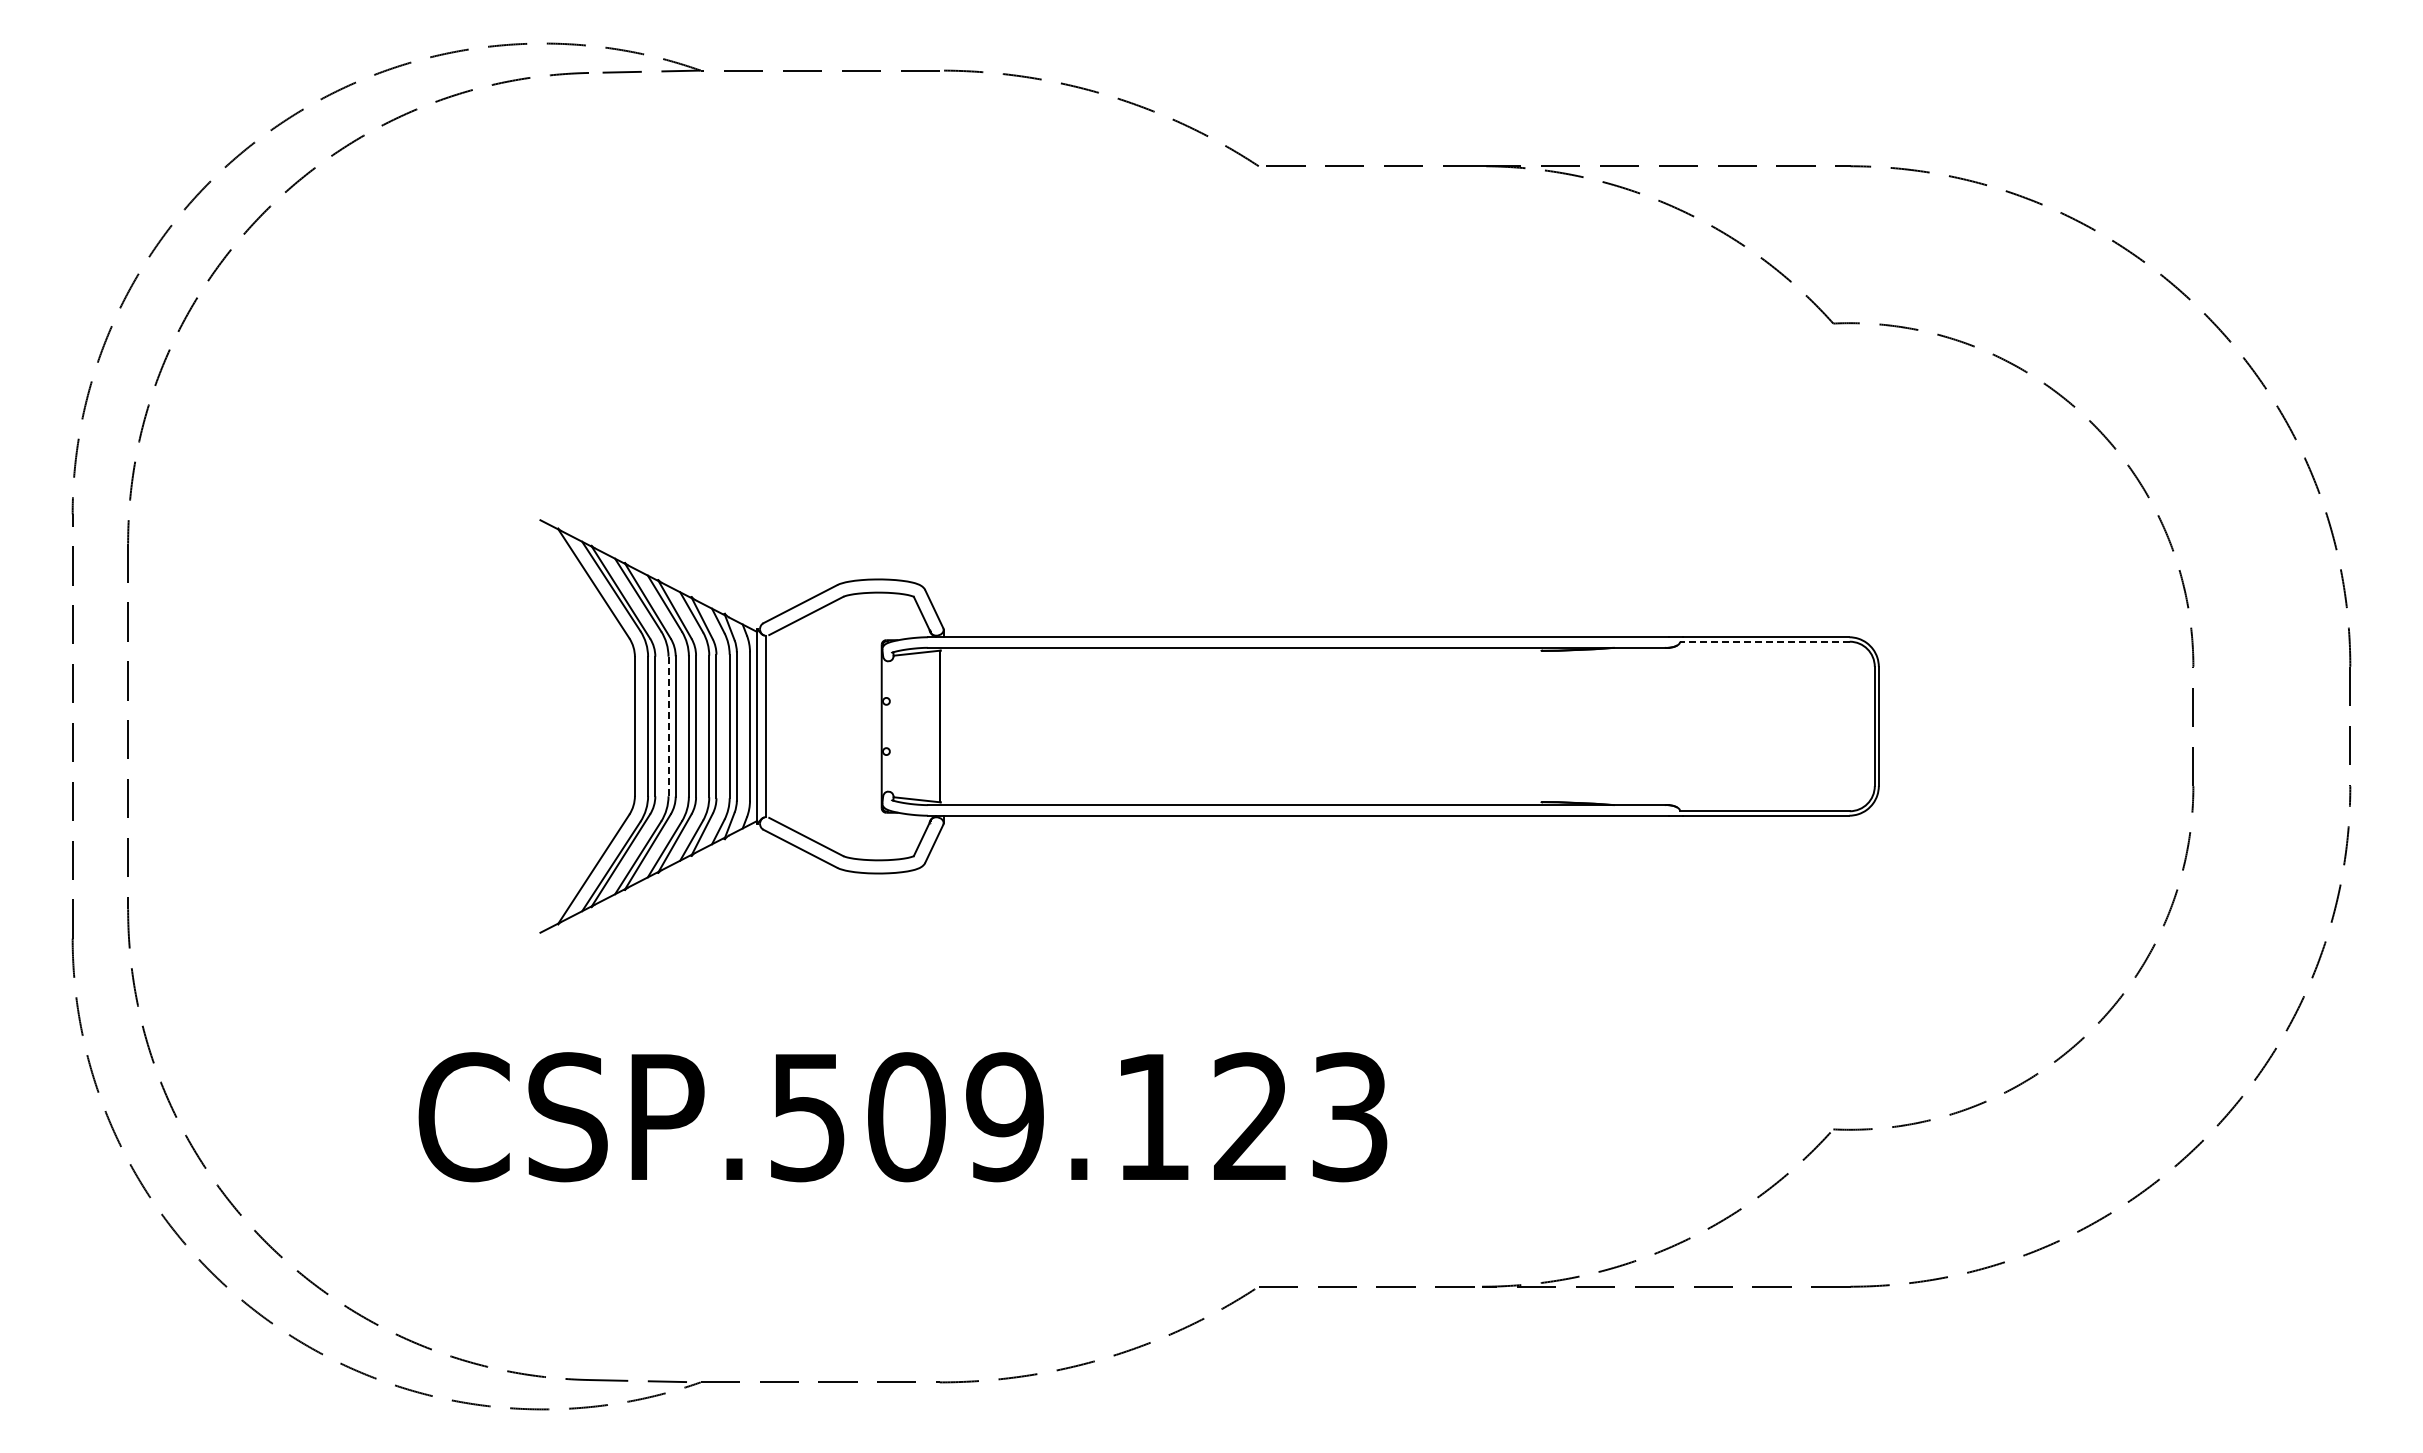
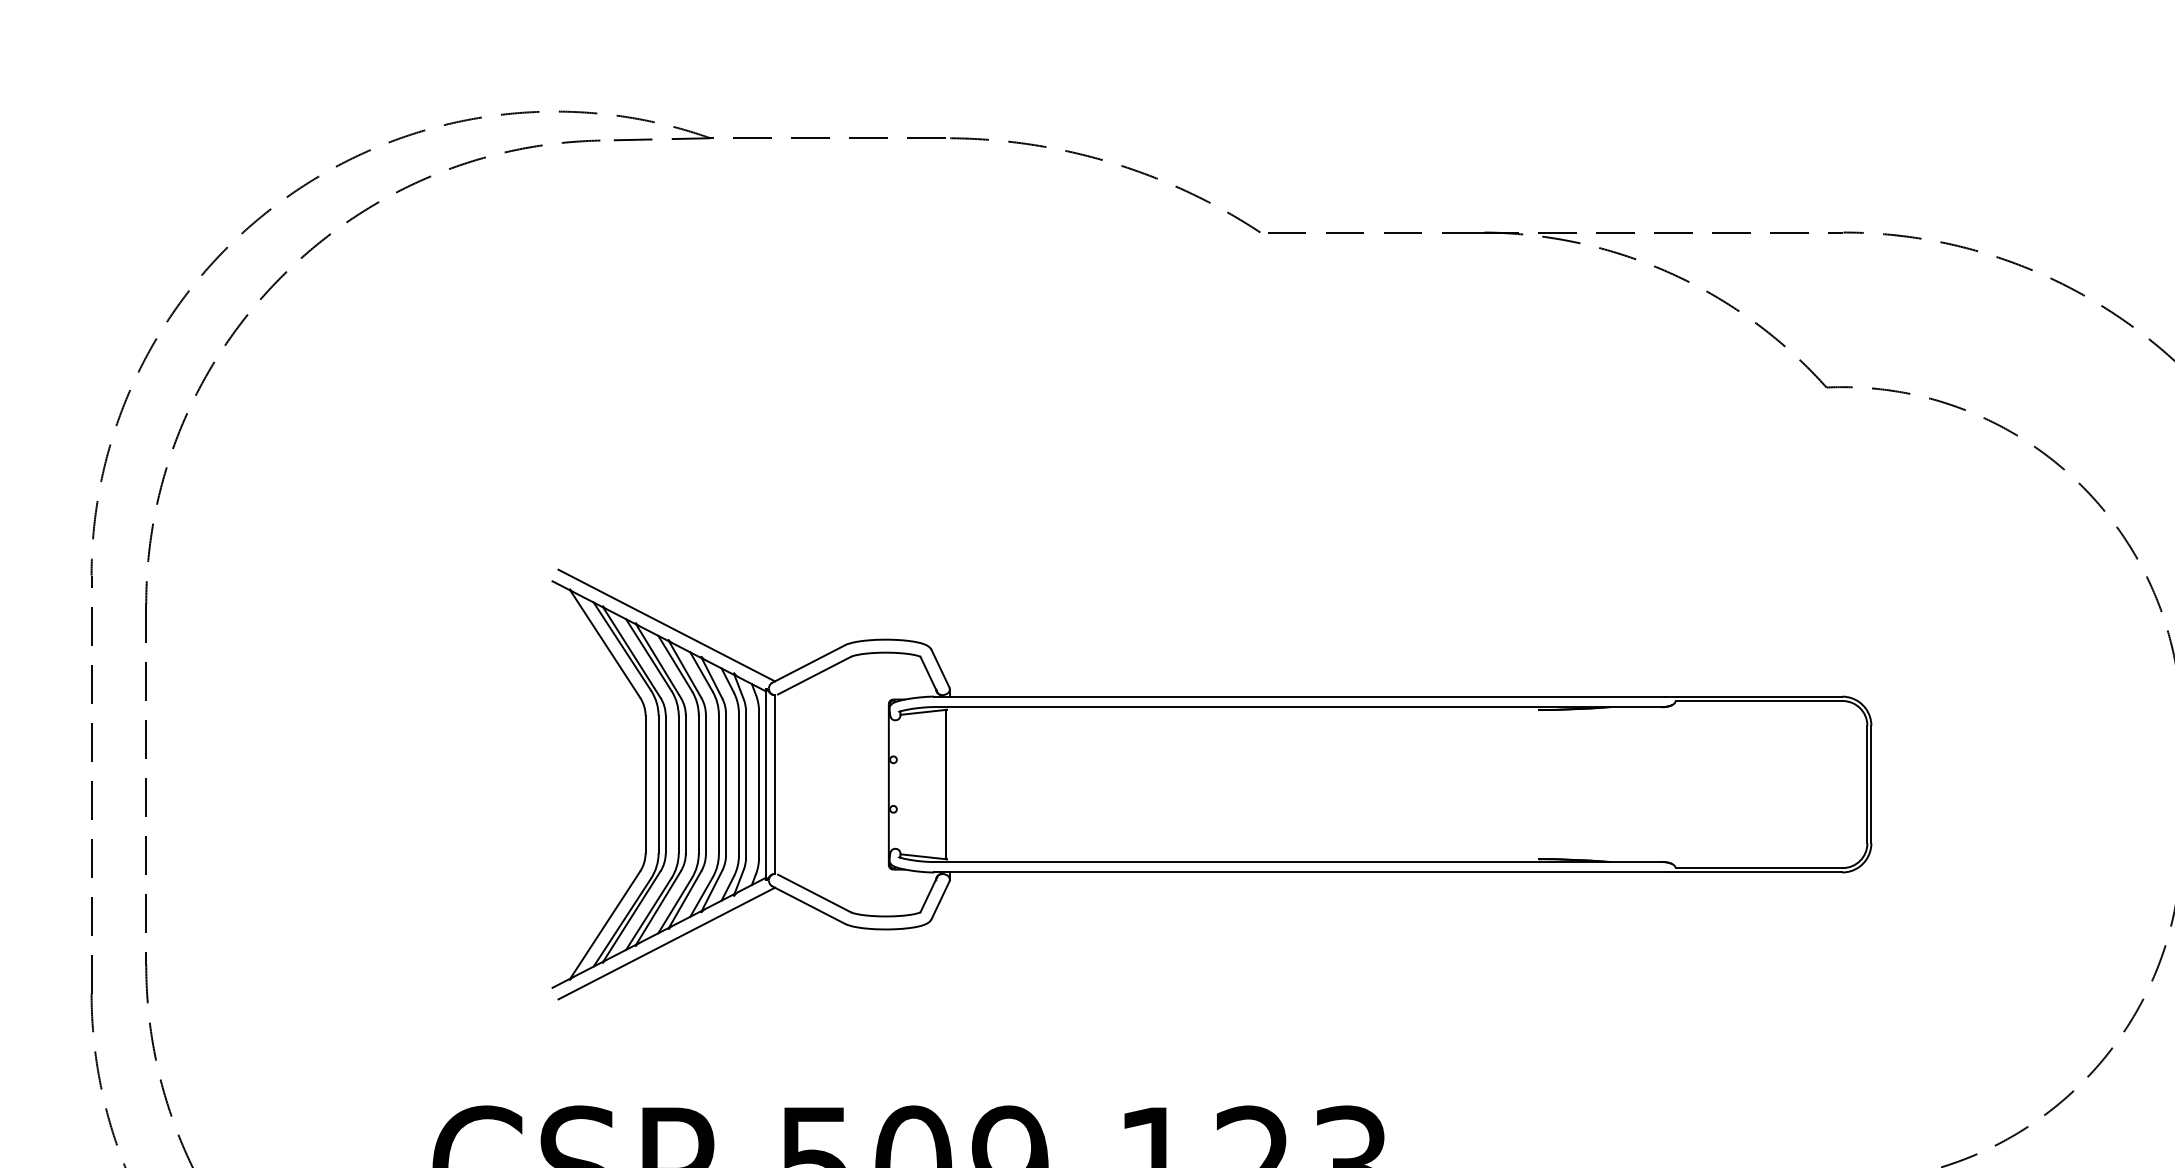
line: (656, 564) -> (666, 624), added
line: (1764, 641) -> (1758, 700), dashed -> solid
line: (668, 726) -> (678, 784), dashed -> solid
line: (656, 887) -> (666, 943), added

